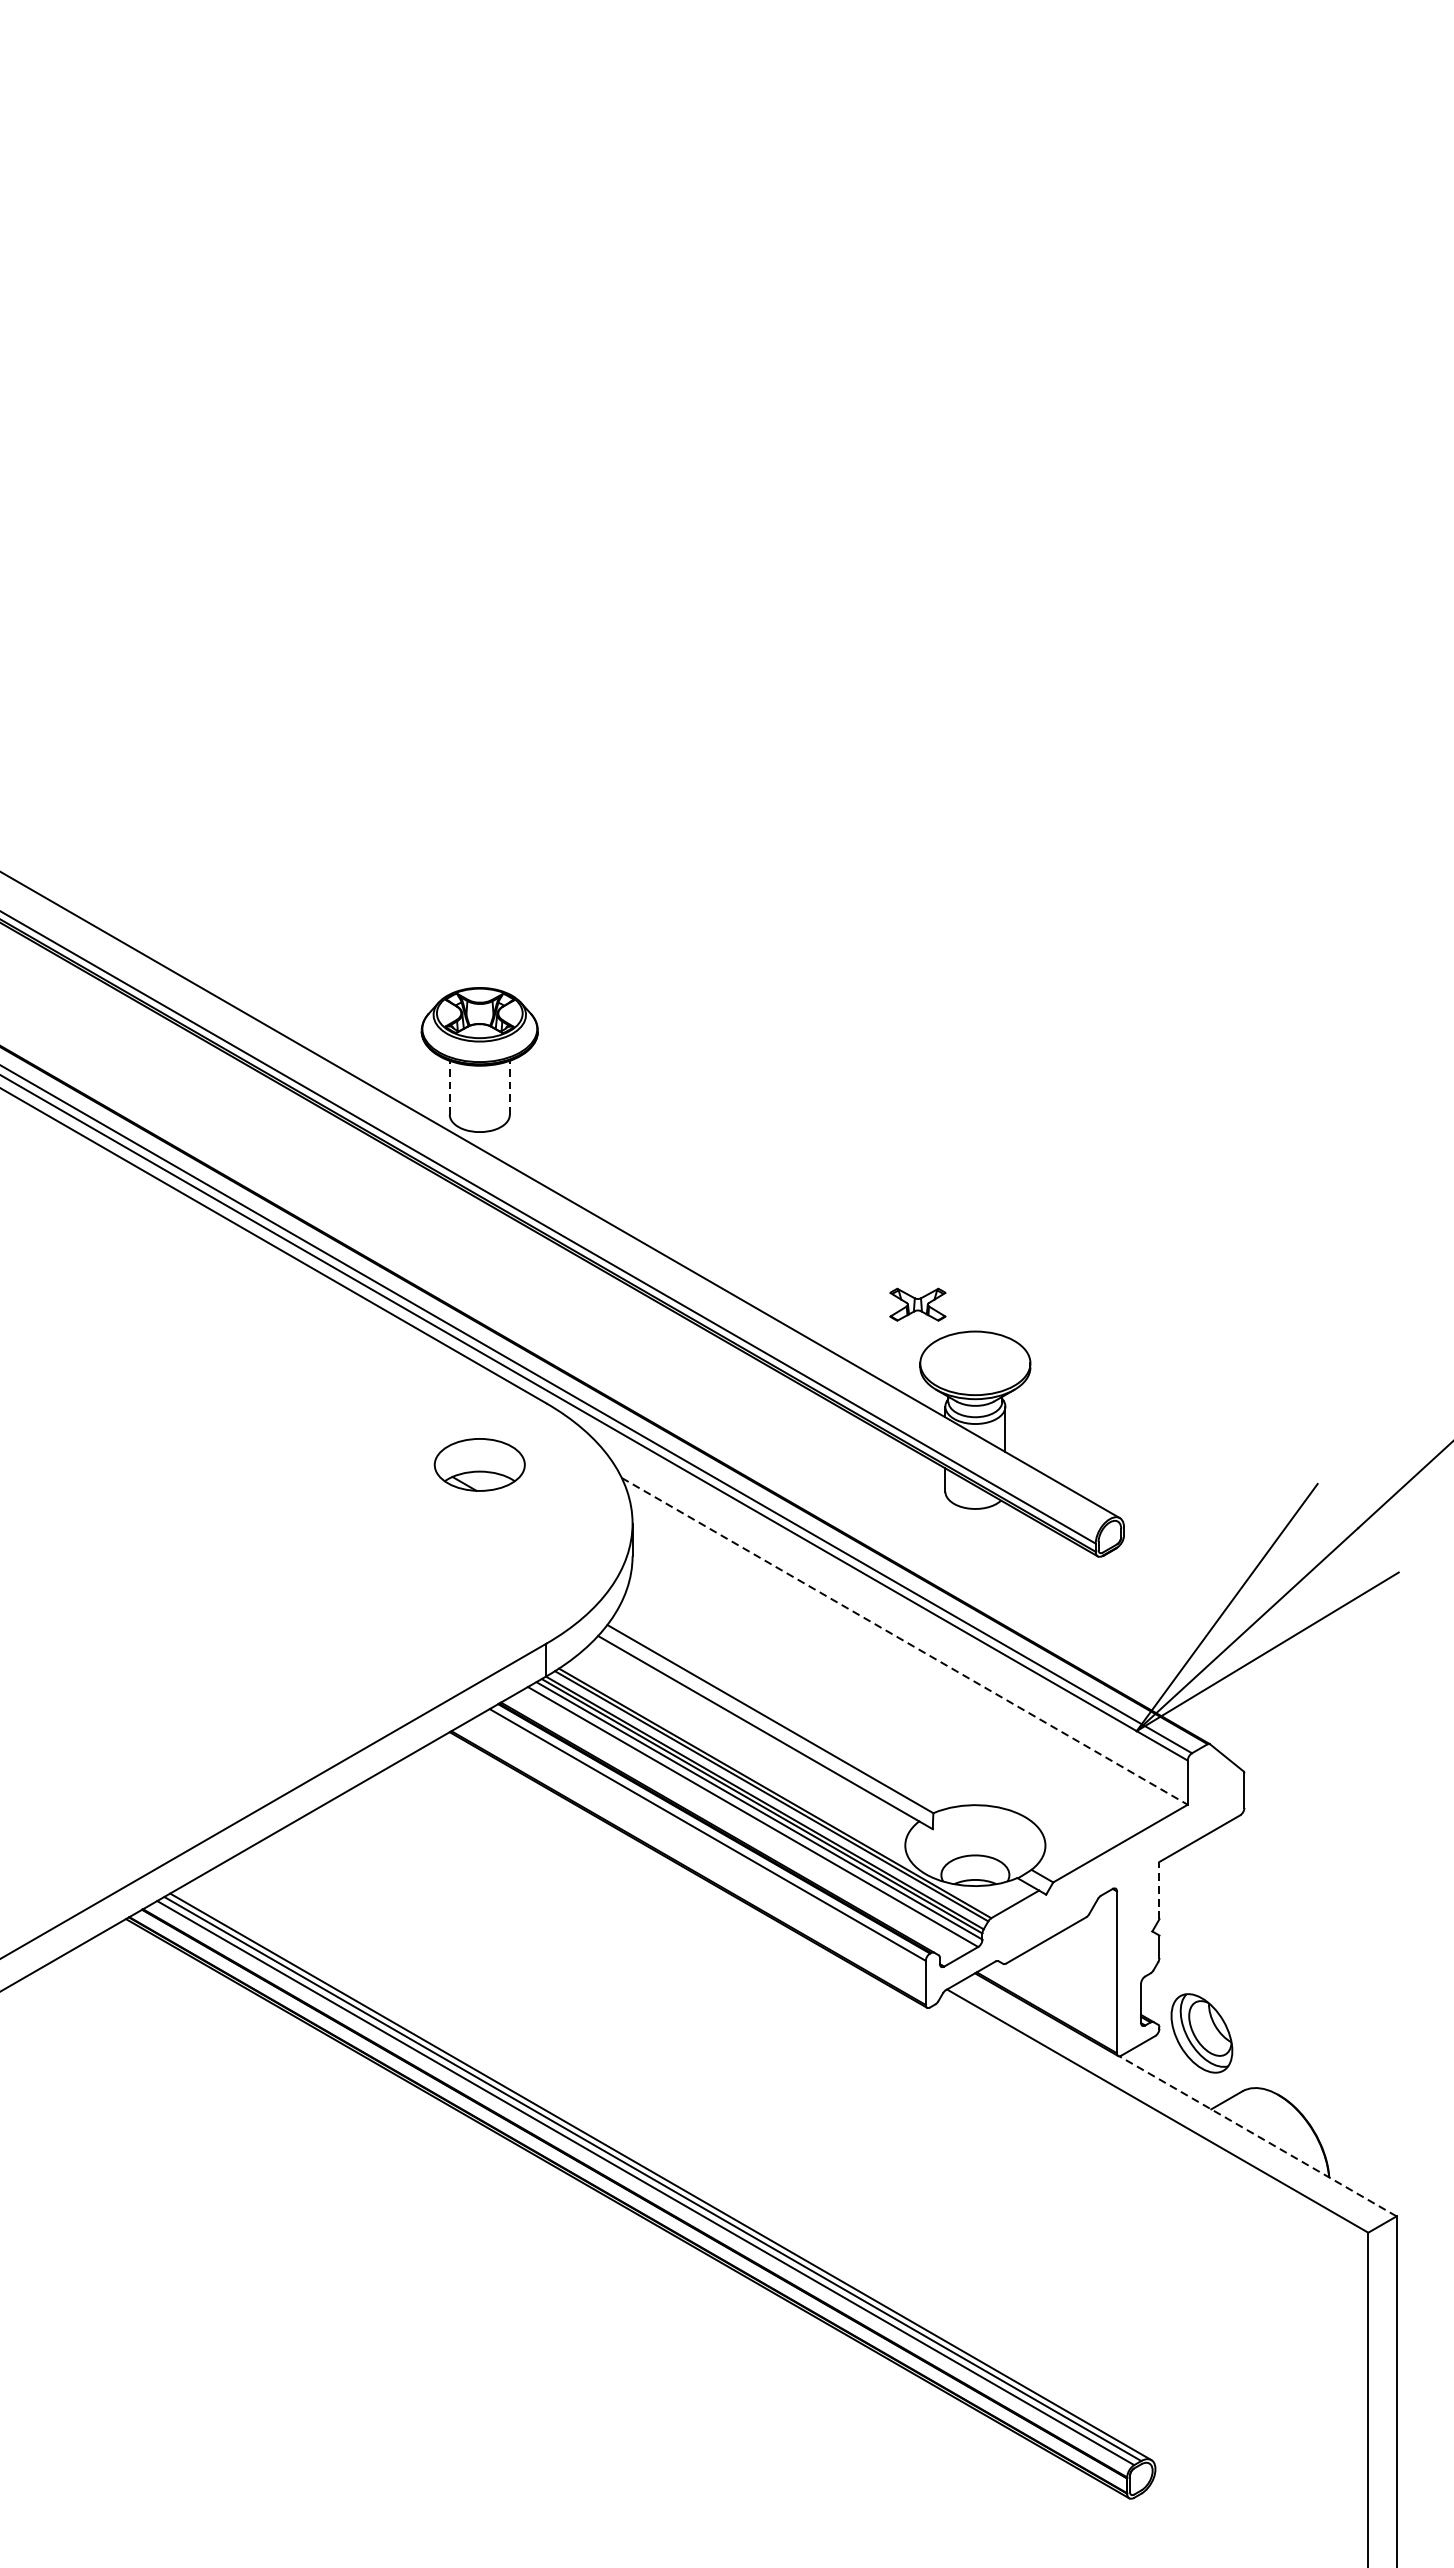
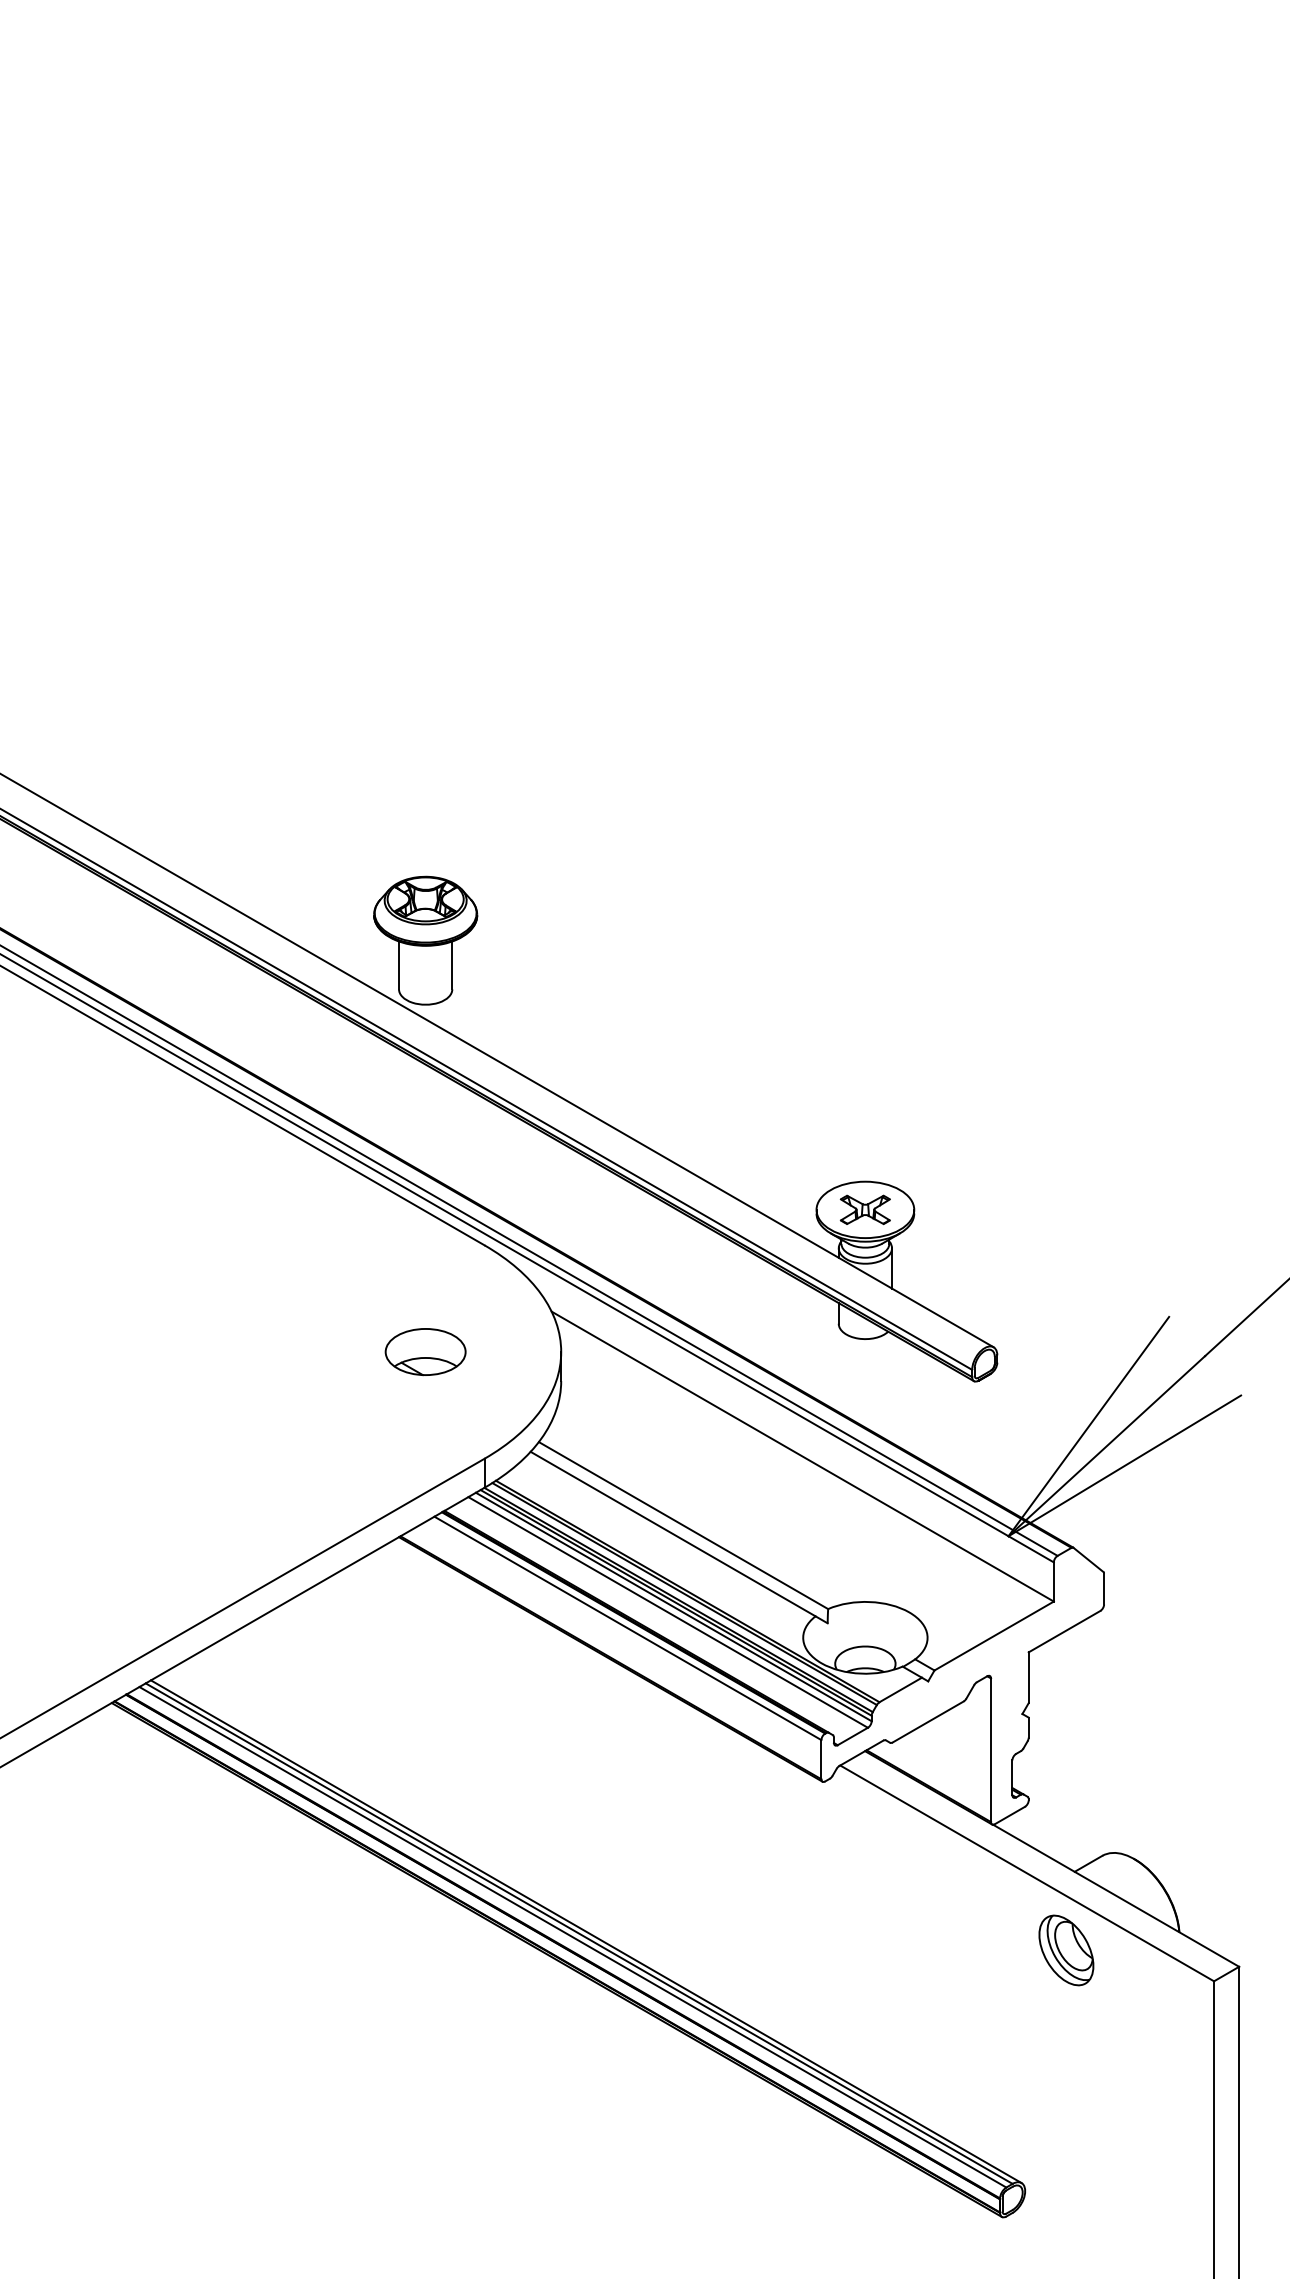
line: (450, 1087) -> (399, 965), dashed -> solid
line: (510, 1087) -> (452, 965), dashed -> solid
part: (916, 1304) -> (864, 1209), moved
part: (479, 1465) -> (425, 1352), moved
line: (904, 1641) -> (802, 1456), dashed -> solid
line: (1159, 1890) -> (1028, 1677), dashed -> solid
part: (1202, 2033) -> (1066, 1950), moved
line: (1257, 2136) -> (1115, 1895), dashed -> solid

